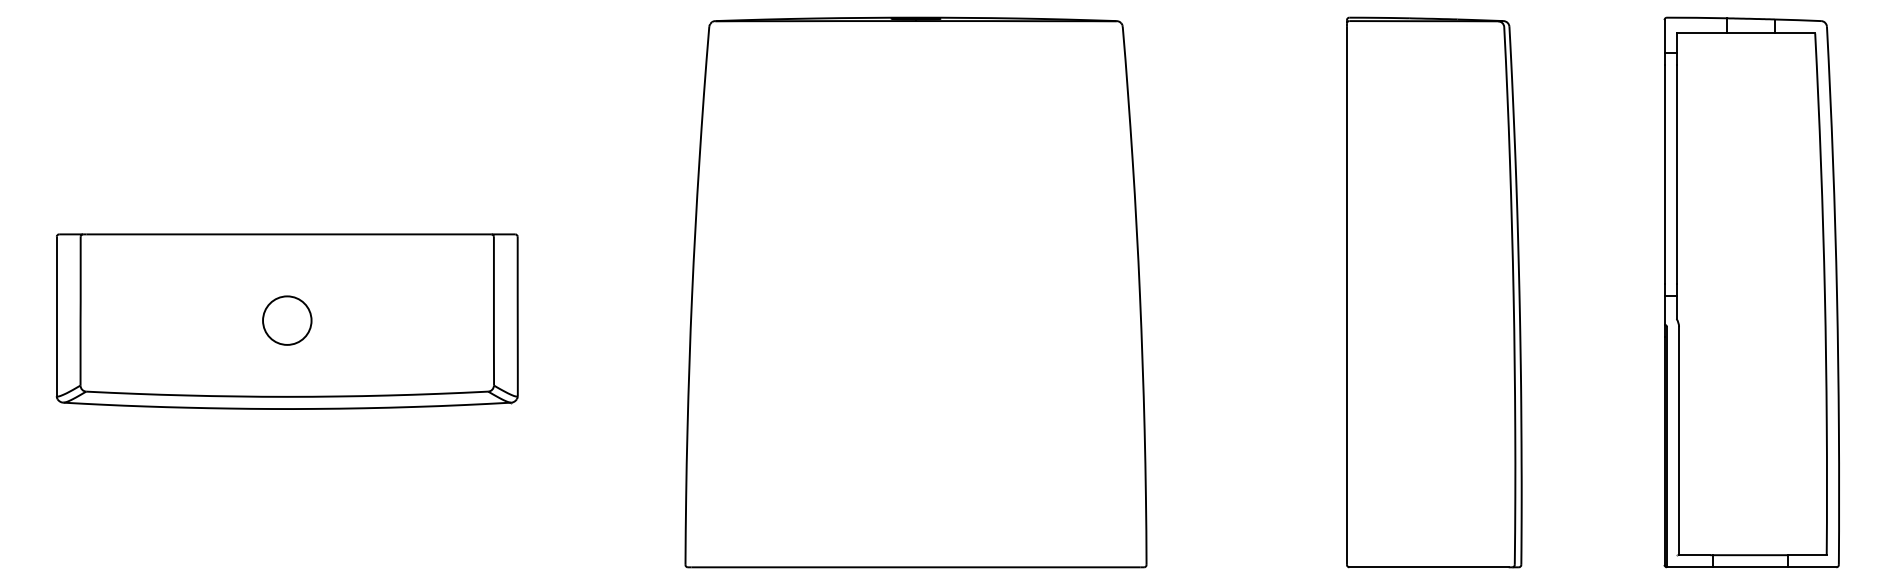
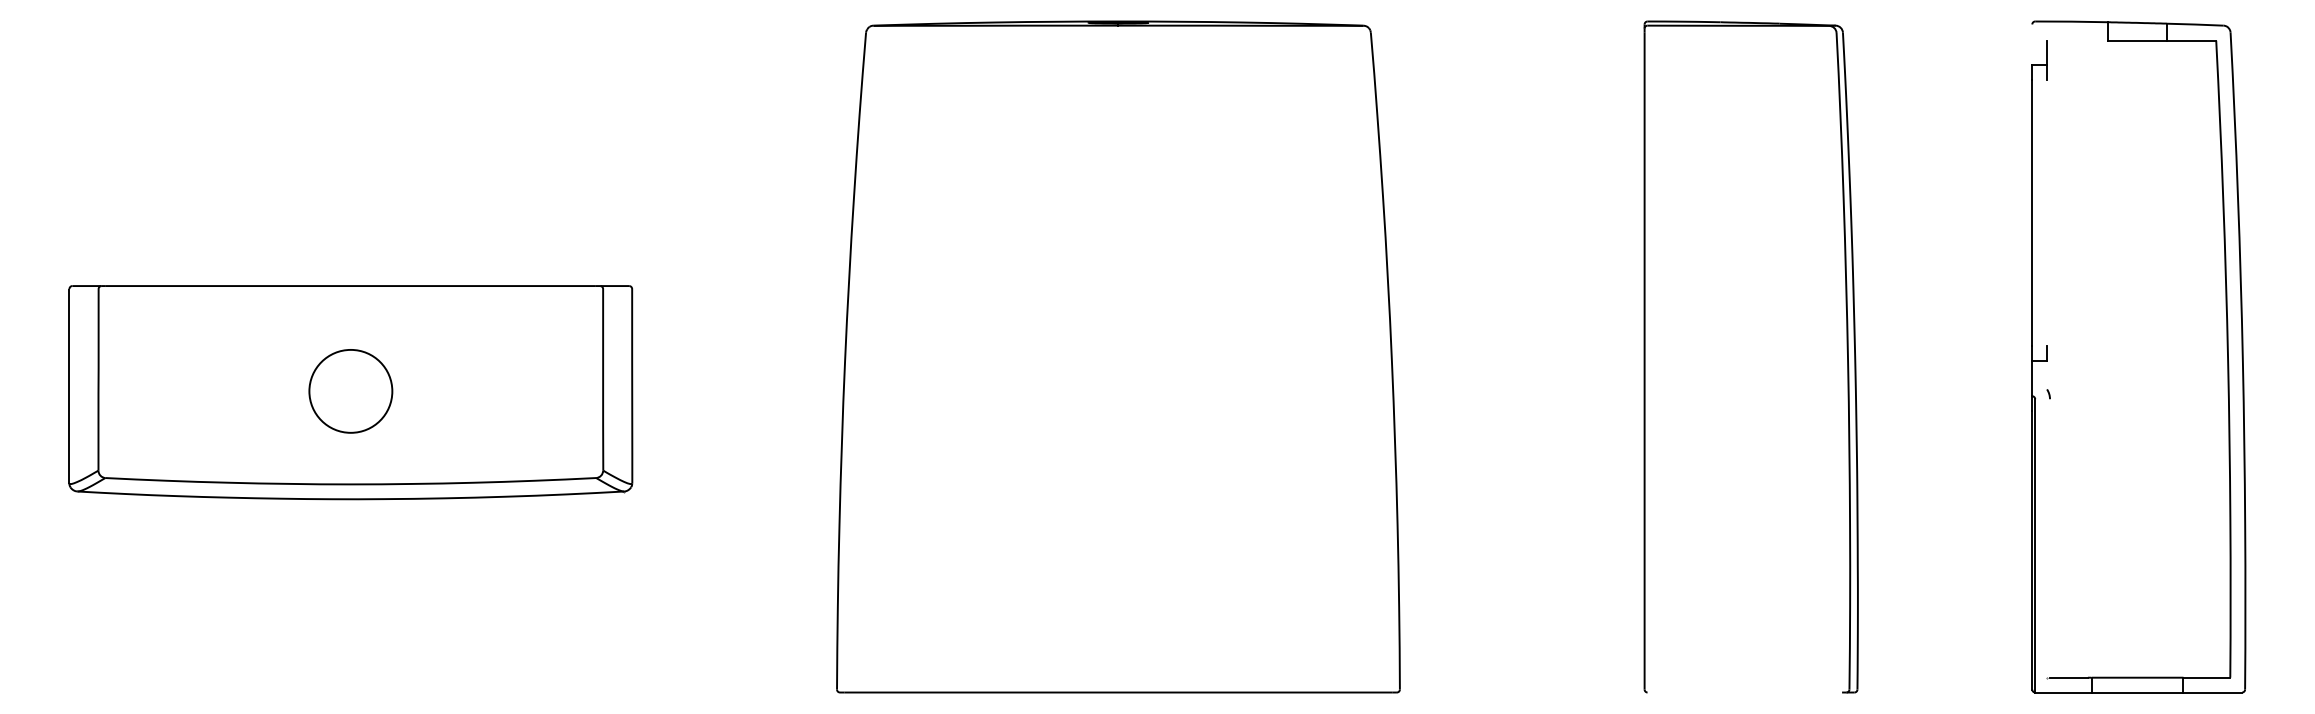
line: (1701, 33) -> (2077, 40), removed
line: (1664, 36) -> (2032, 44), removed
line: (1676, 174) -> (2047, 212), removed
line: (1676, 307) -> (2047, 375), removed
circle: (286, 320) -> (350, 391), size x1.4
line: (1679, 441) -> (2050, 538), removed
line: (1428, 567) -> (1744, 692), removed

